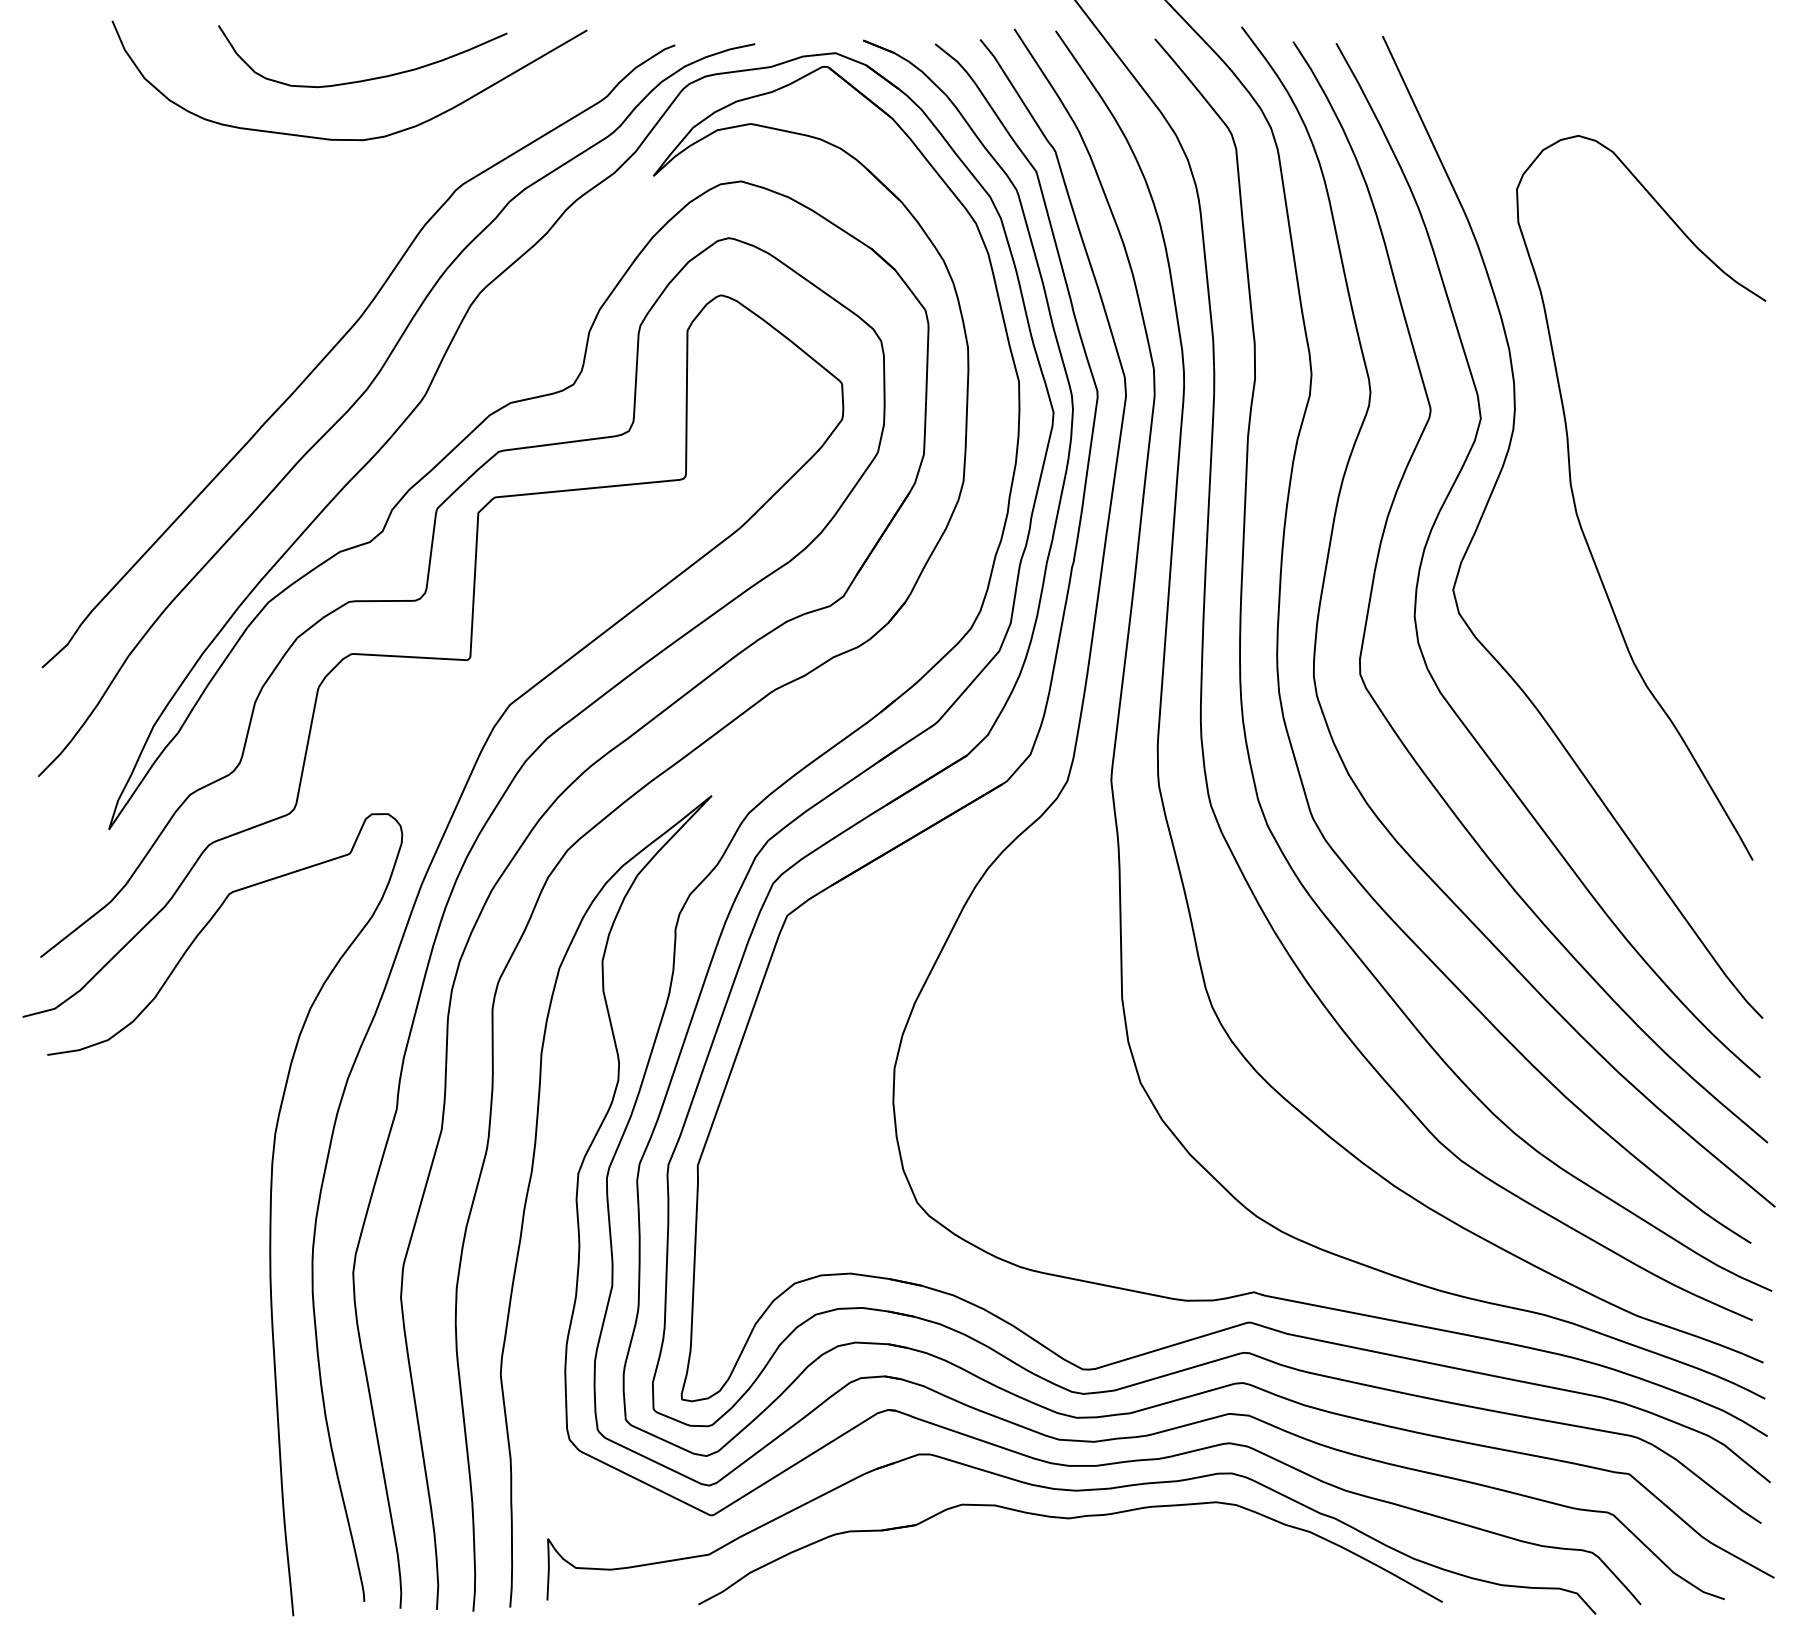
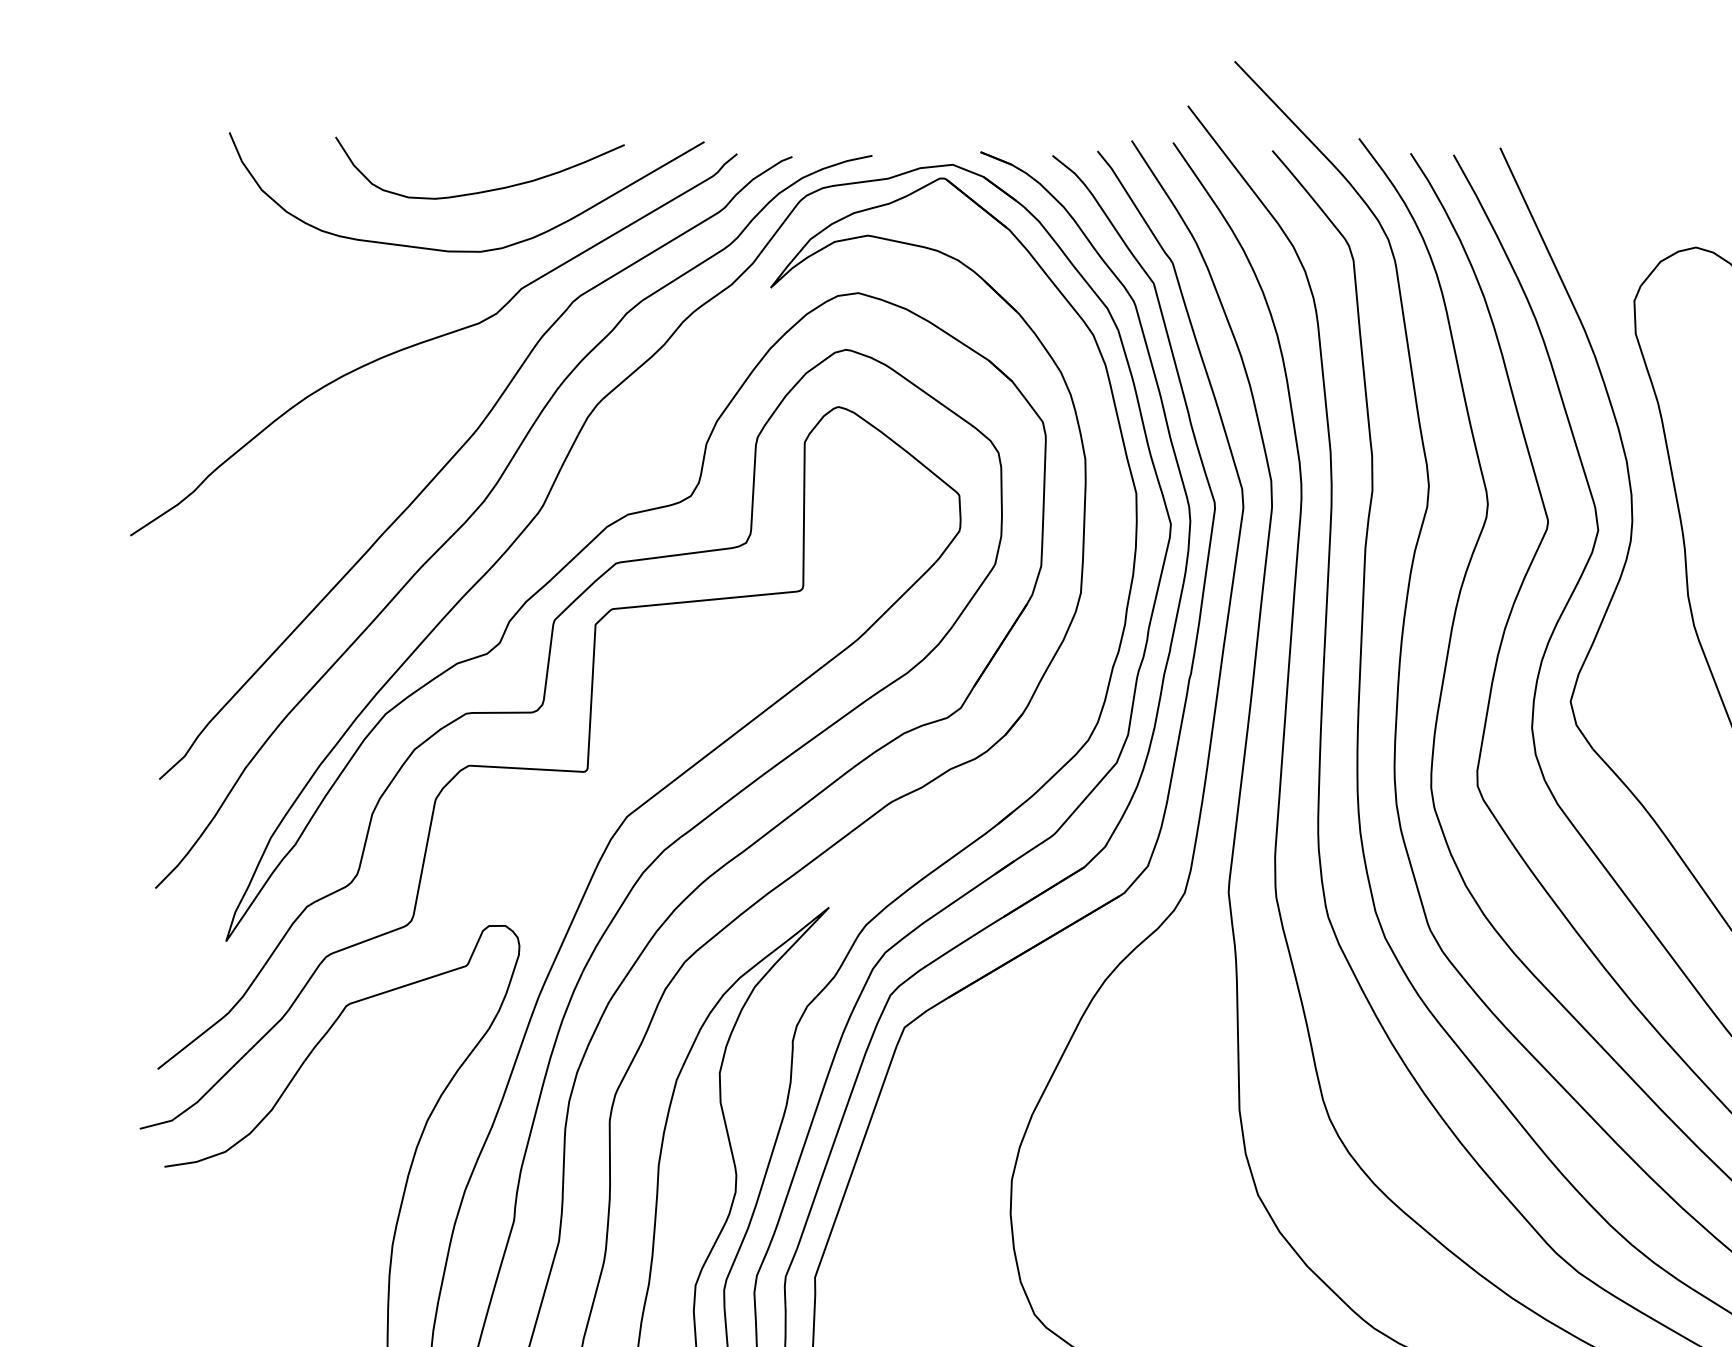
curve: (315, 228) -> (432, 340), added

